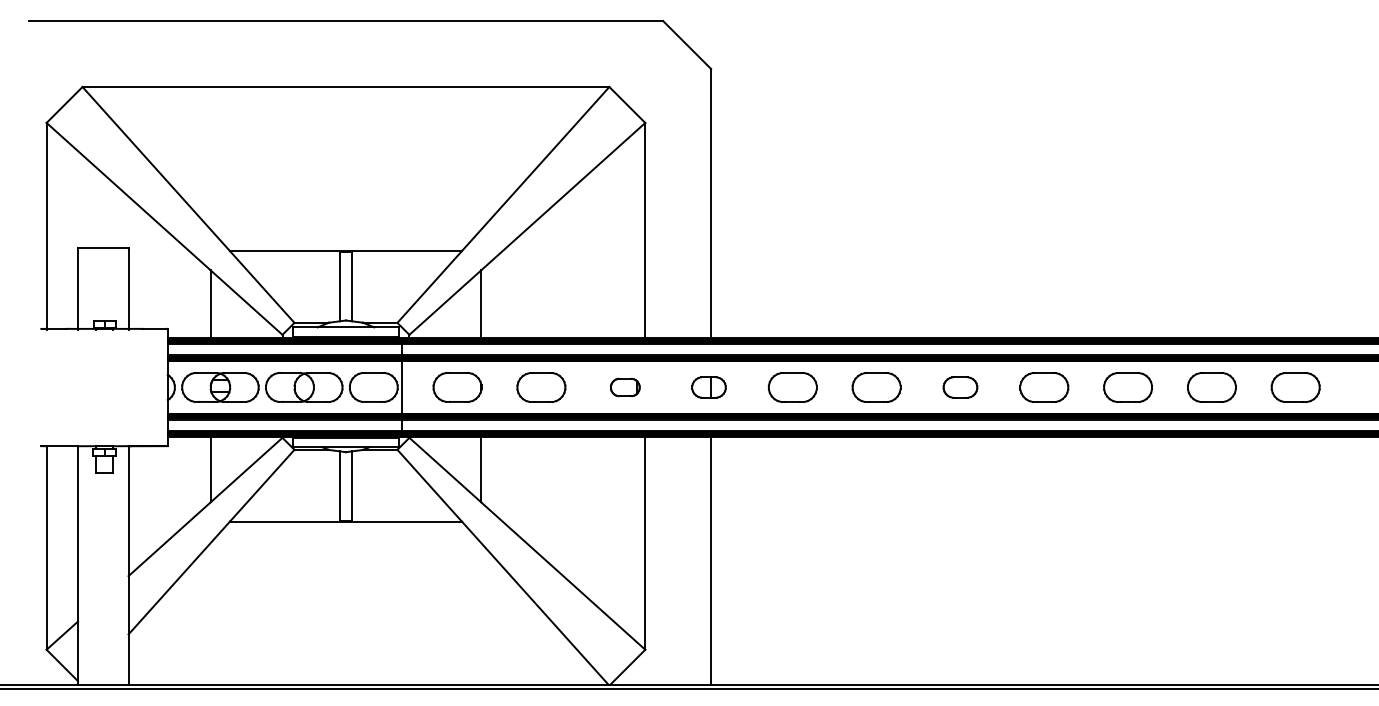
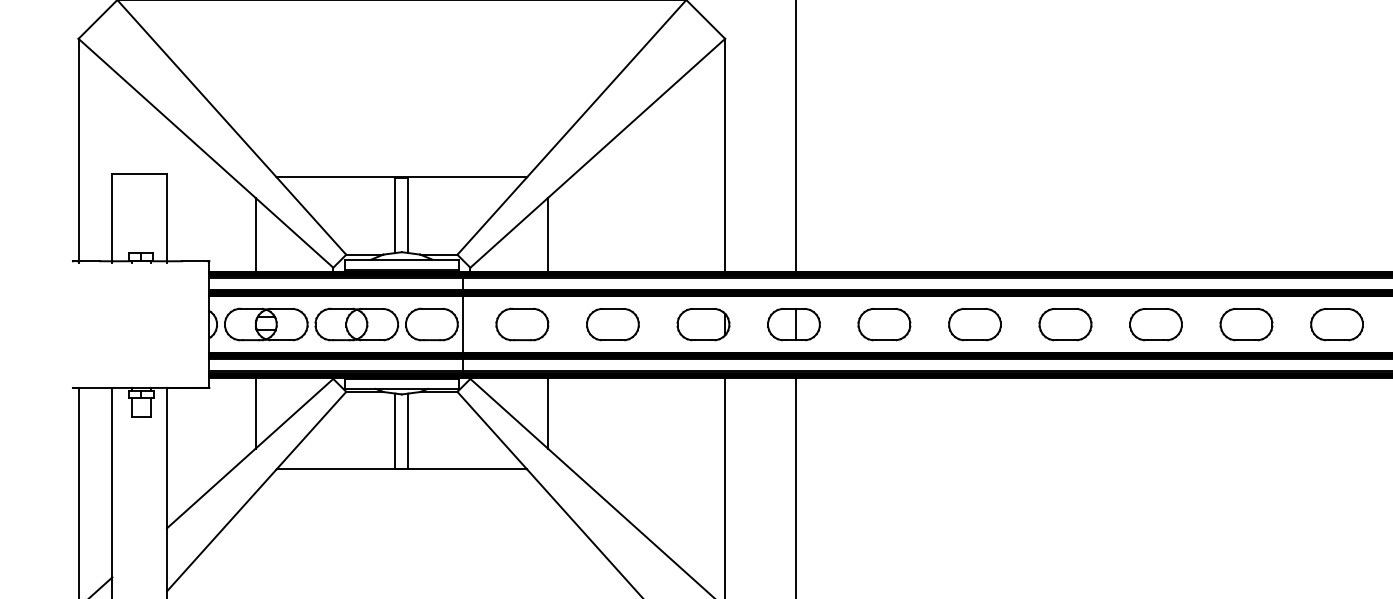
part: (625, 387) -> (703, 324), size x1.67
part: (708, 387) -> (793, 324), size x1.43
part: (960, 387) -> (1065, 324), size x1.43

